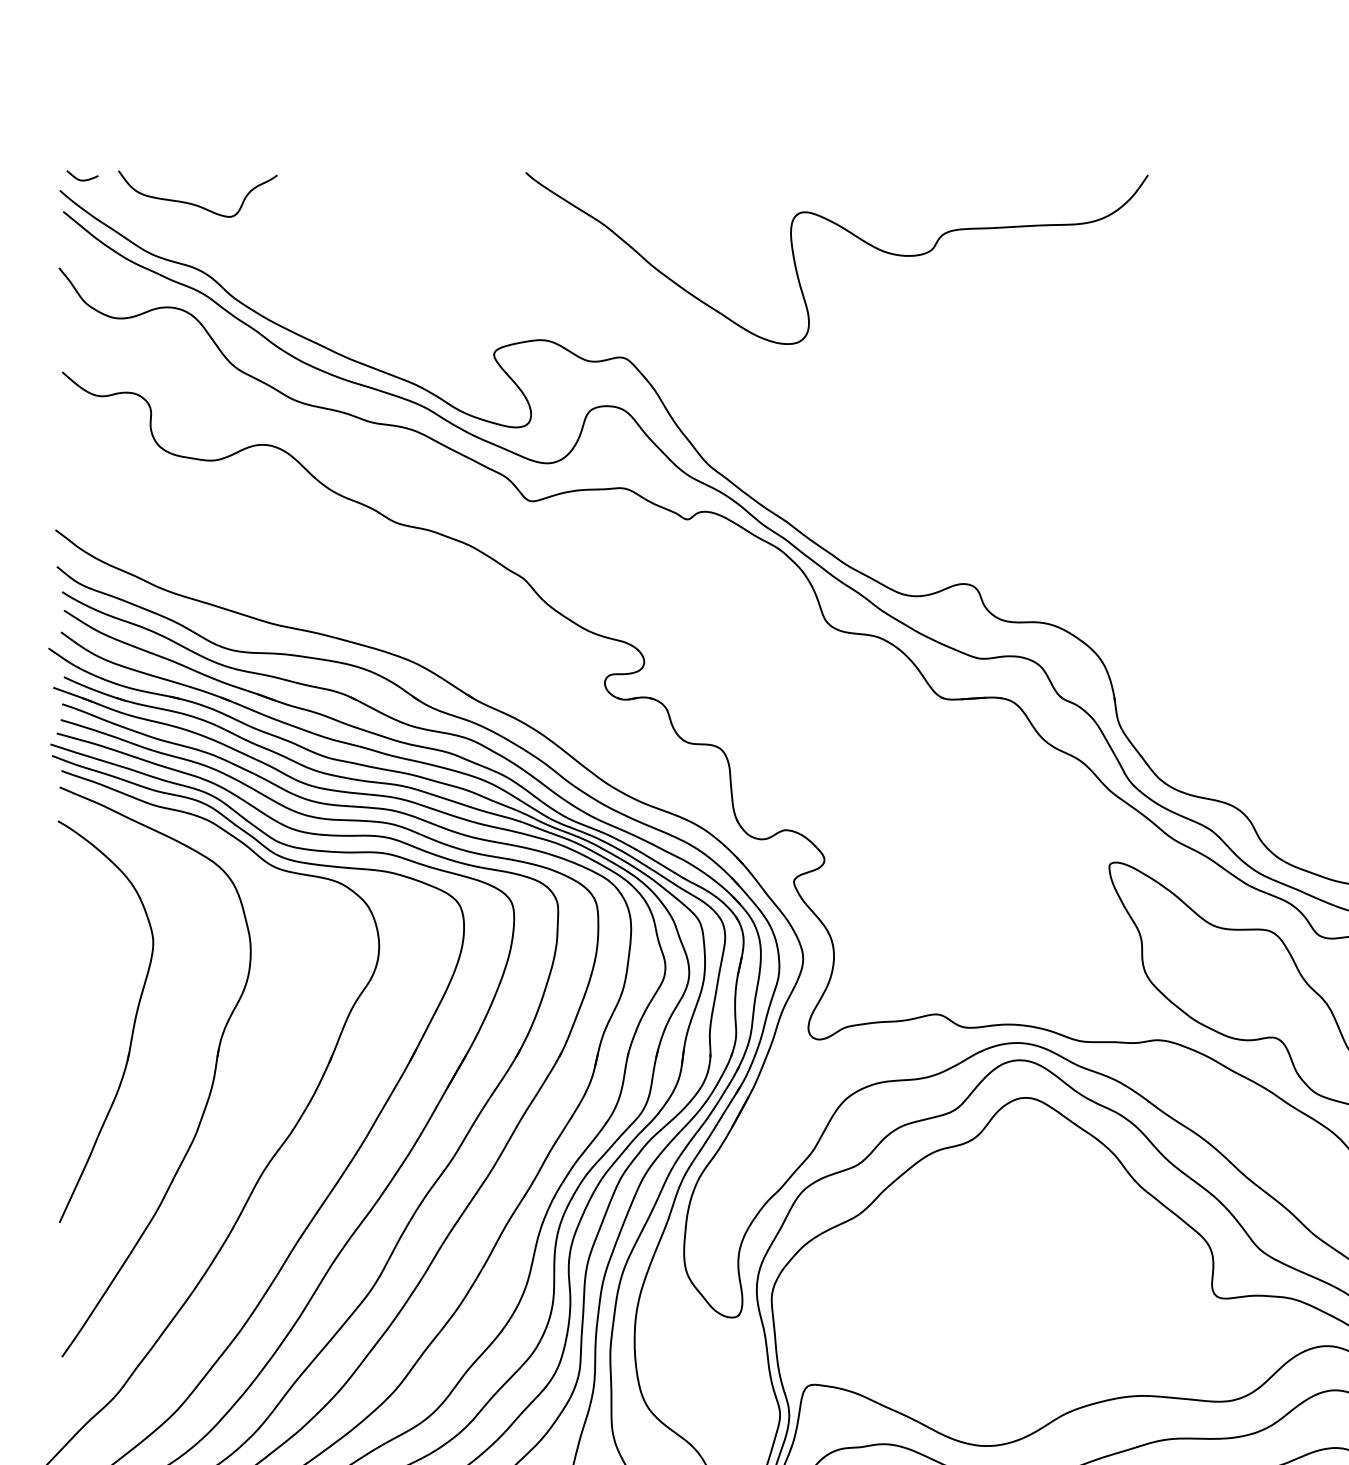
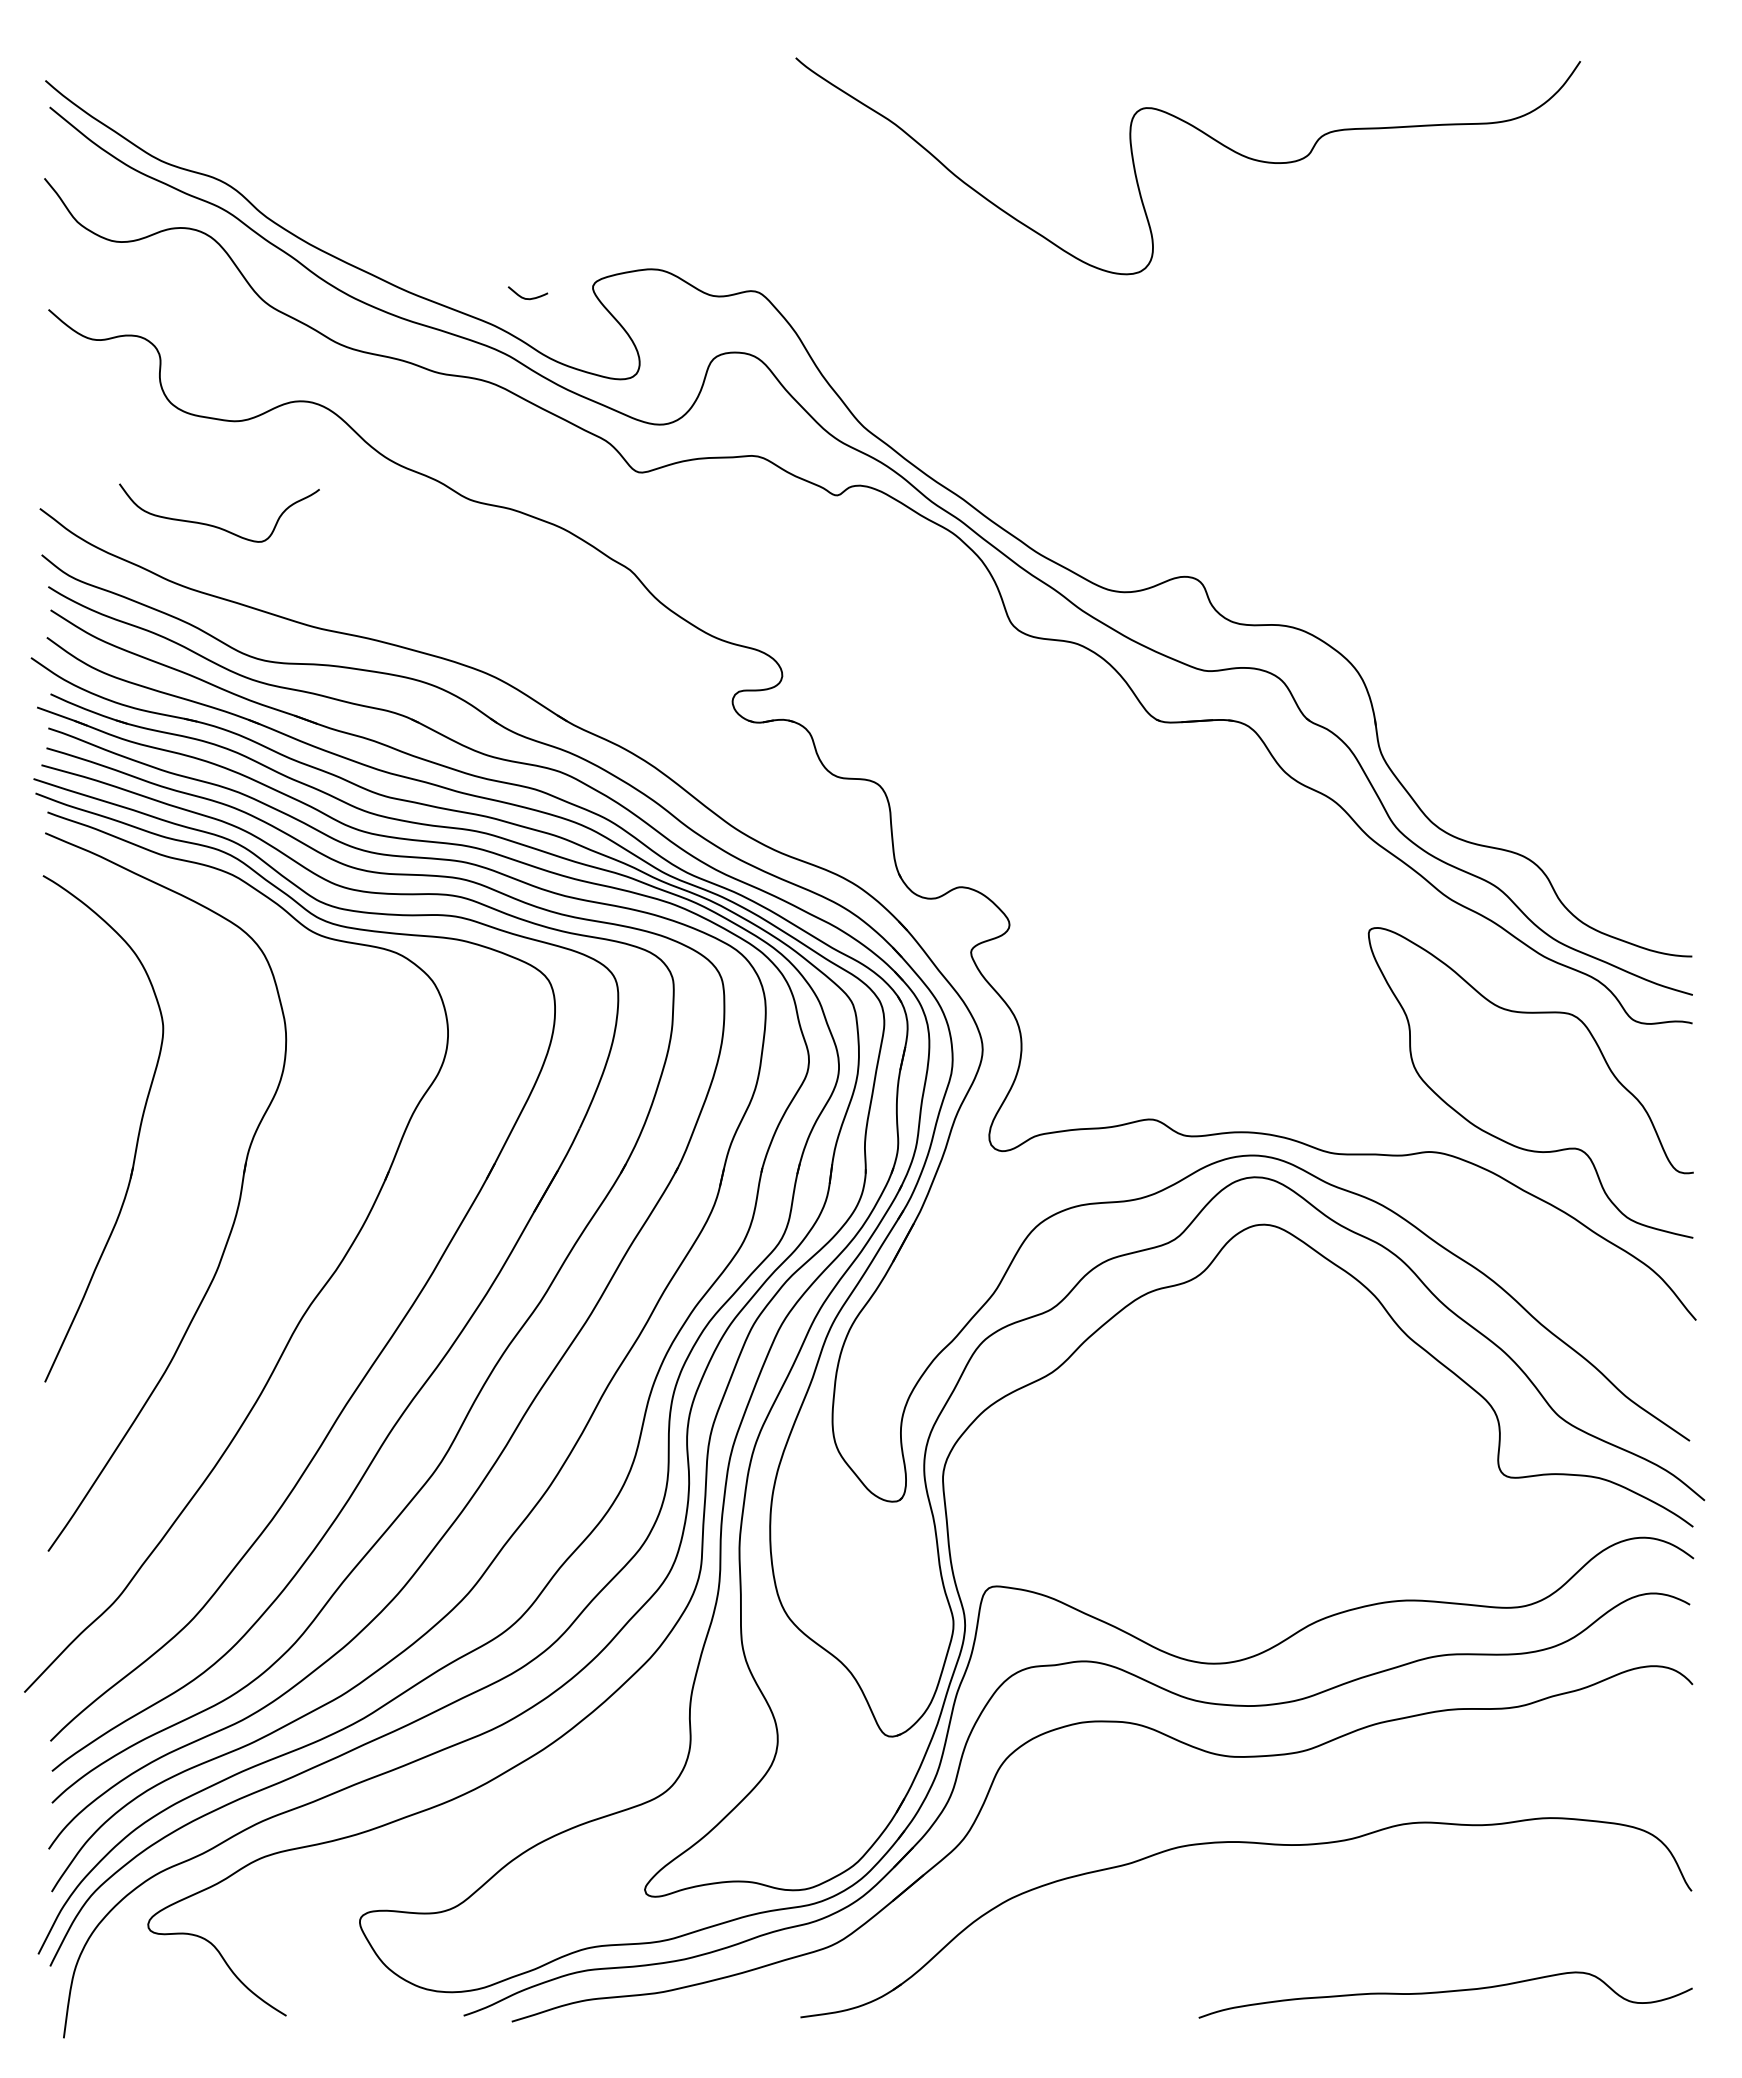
curve: (80, 179) -> (525, 297), moved
curve: (193, 203) -> (214, 525), moved
curve: (852, 234) -> (1207, 136), moved

